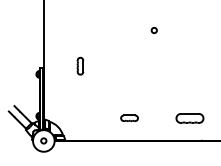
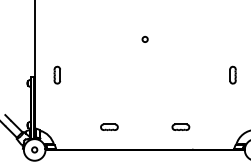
part: (79, 65) -> (56, 74), moved
part: (129, 117) -> (109, 126), moved
part: (189, 117) -> (180, 126), size x0.62

